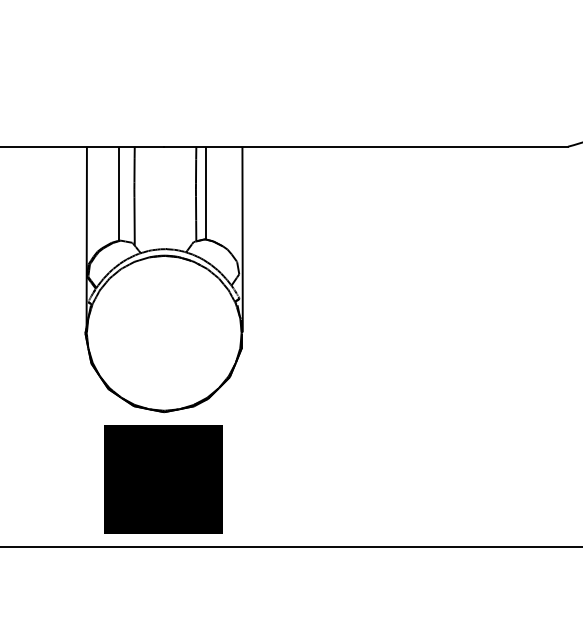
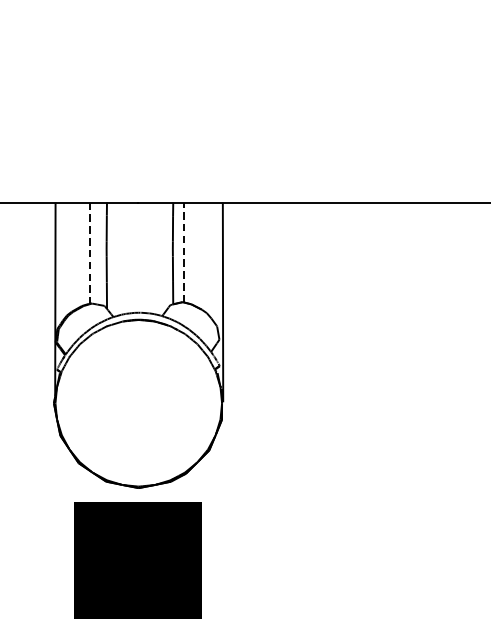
line: (206, 192) -> (184, 251), solid -> dashed
line: (119, 193) -> (90, 252), solid -> dashed

